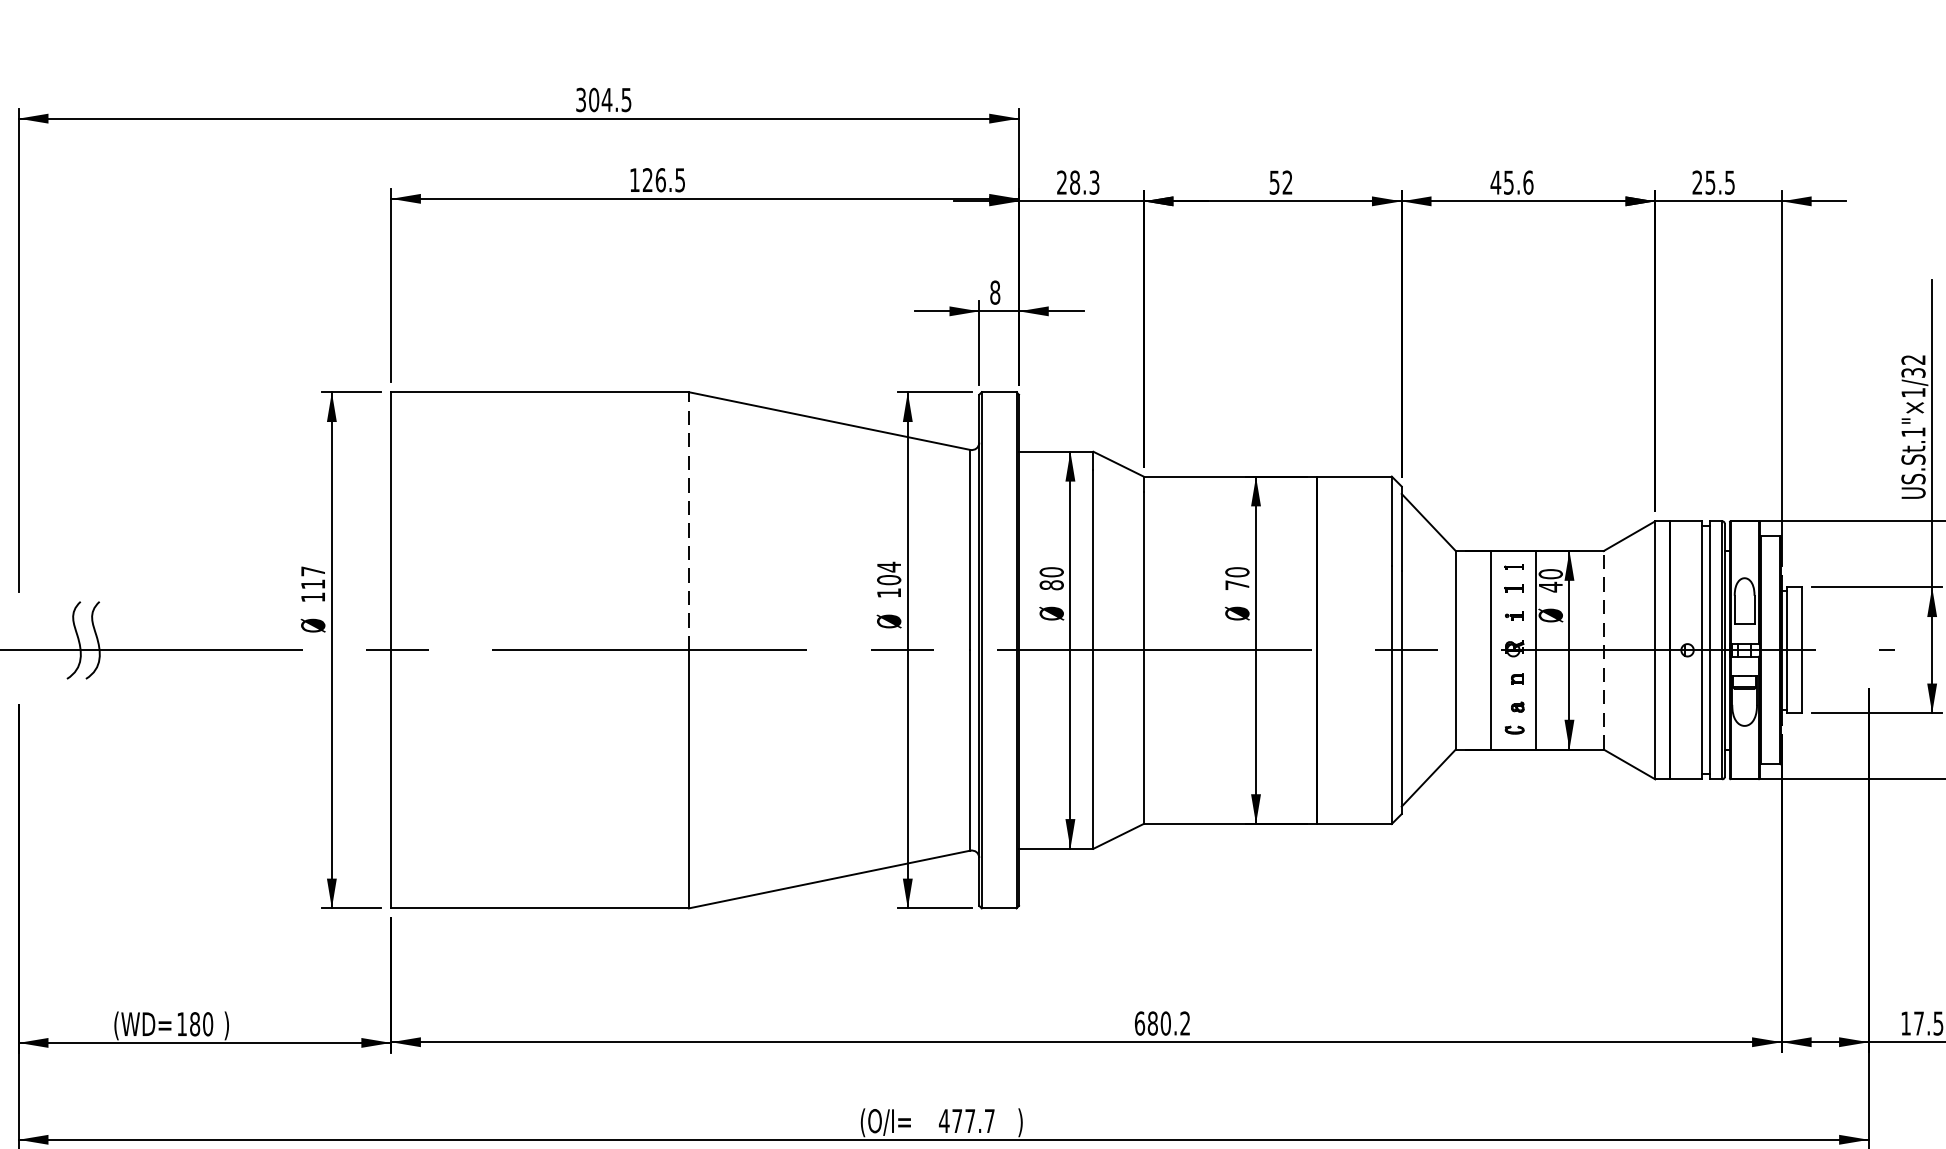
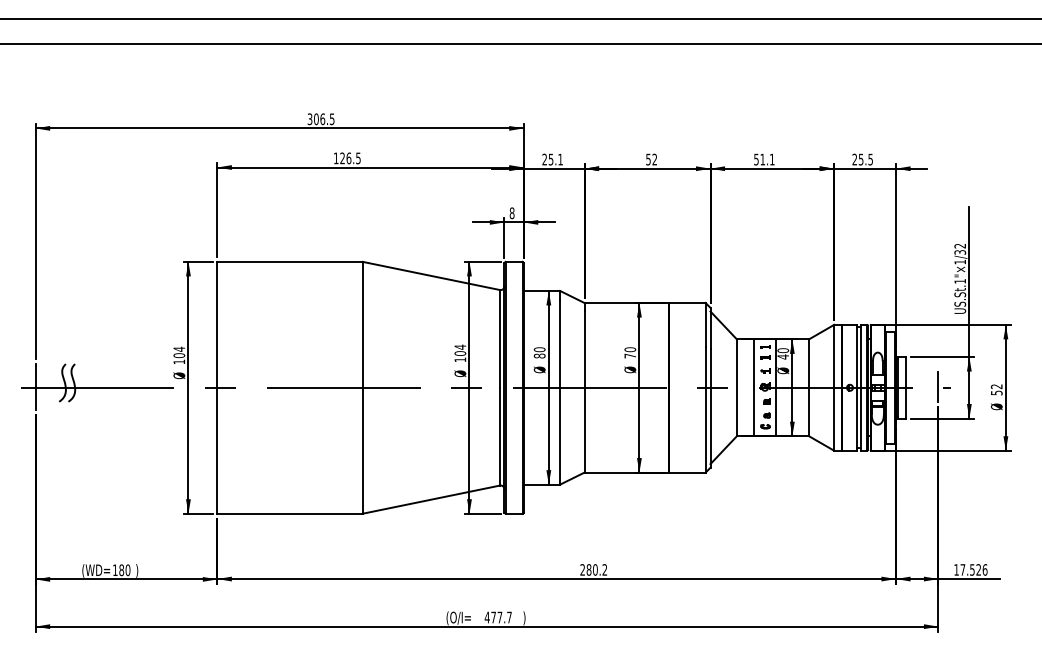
text: (606, 100) -> (322, 119), 304.5 -> 306.5
text: (1084, 182) -> (555, 159), 28.3 -> 25.1
text: (1510, 182) -> (763, 159), 45.6 -> 51.1
line: (688, 520) -> (362, 324), dashed -> solid
text: (313, 577) -> (179, 352), 117 -> 104
line: (18, 647) -> (35, 386), added
line: (1868, 647) -> (938, 386), added
line: (1604, 649) -> (809, 387), dashed -> solid
text: (1139, 1022) -> (582, 569), 680.2 -> 280.2

